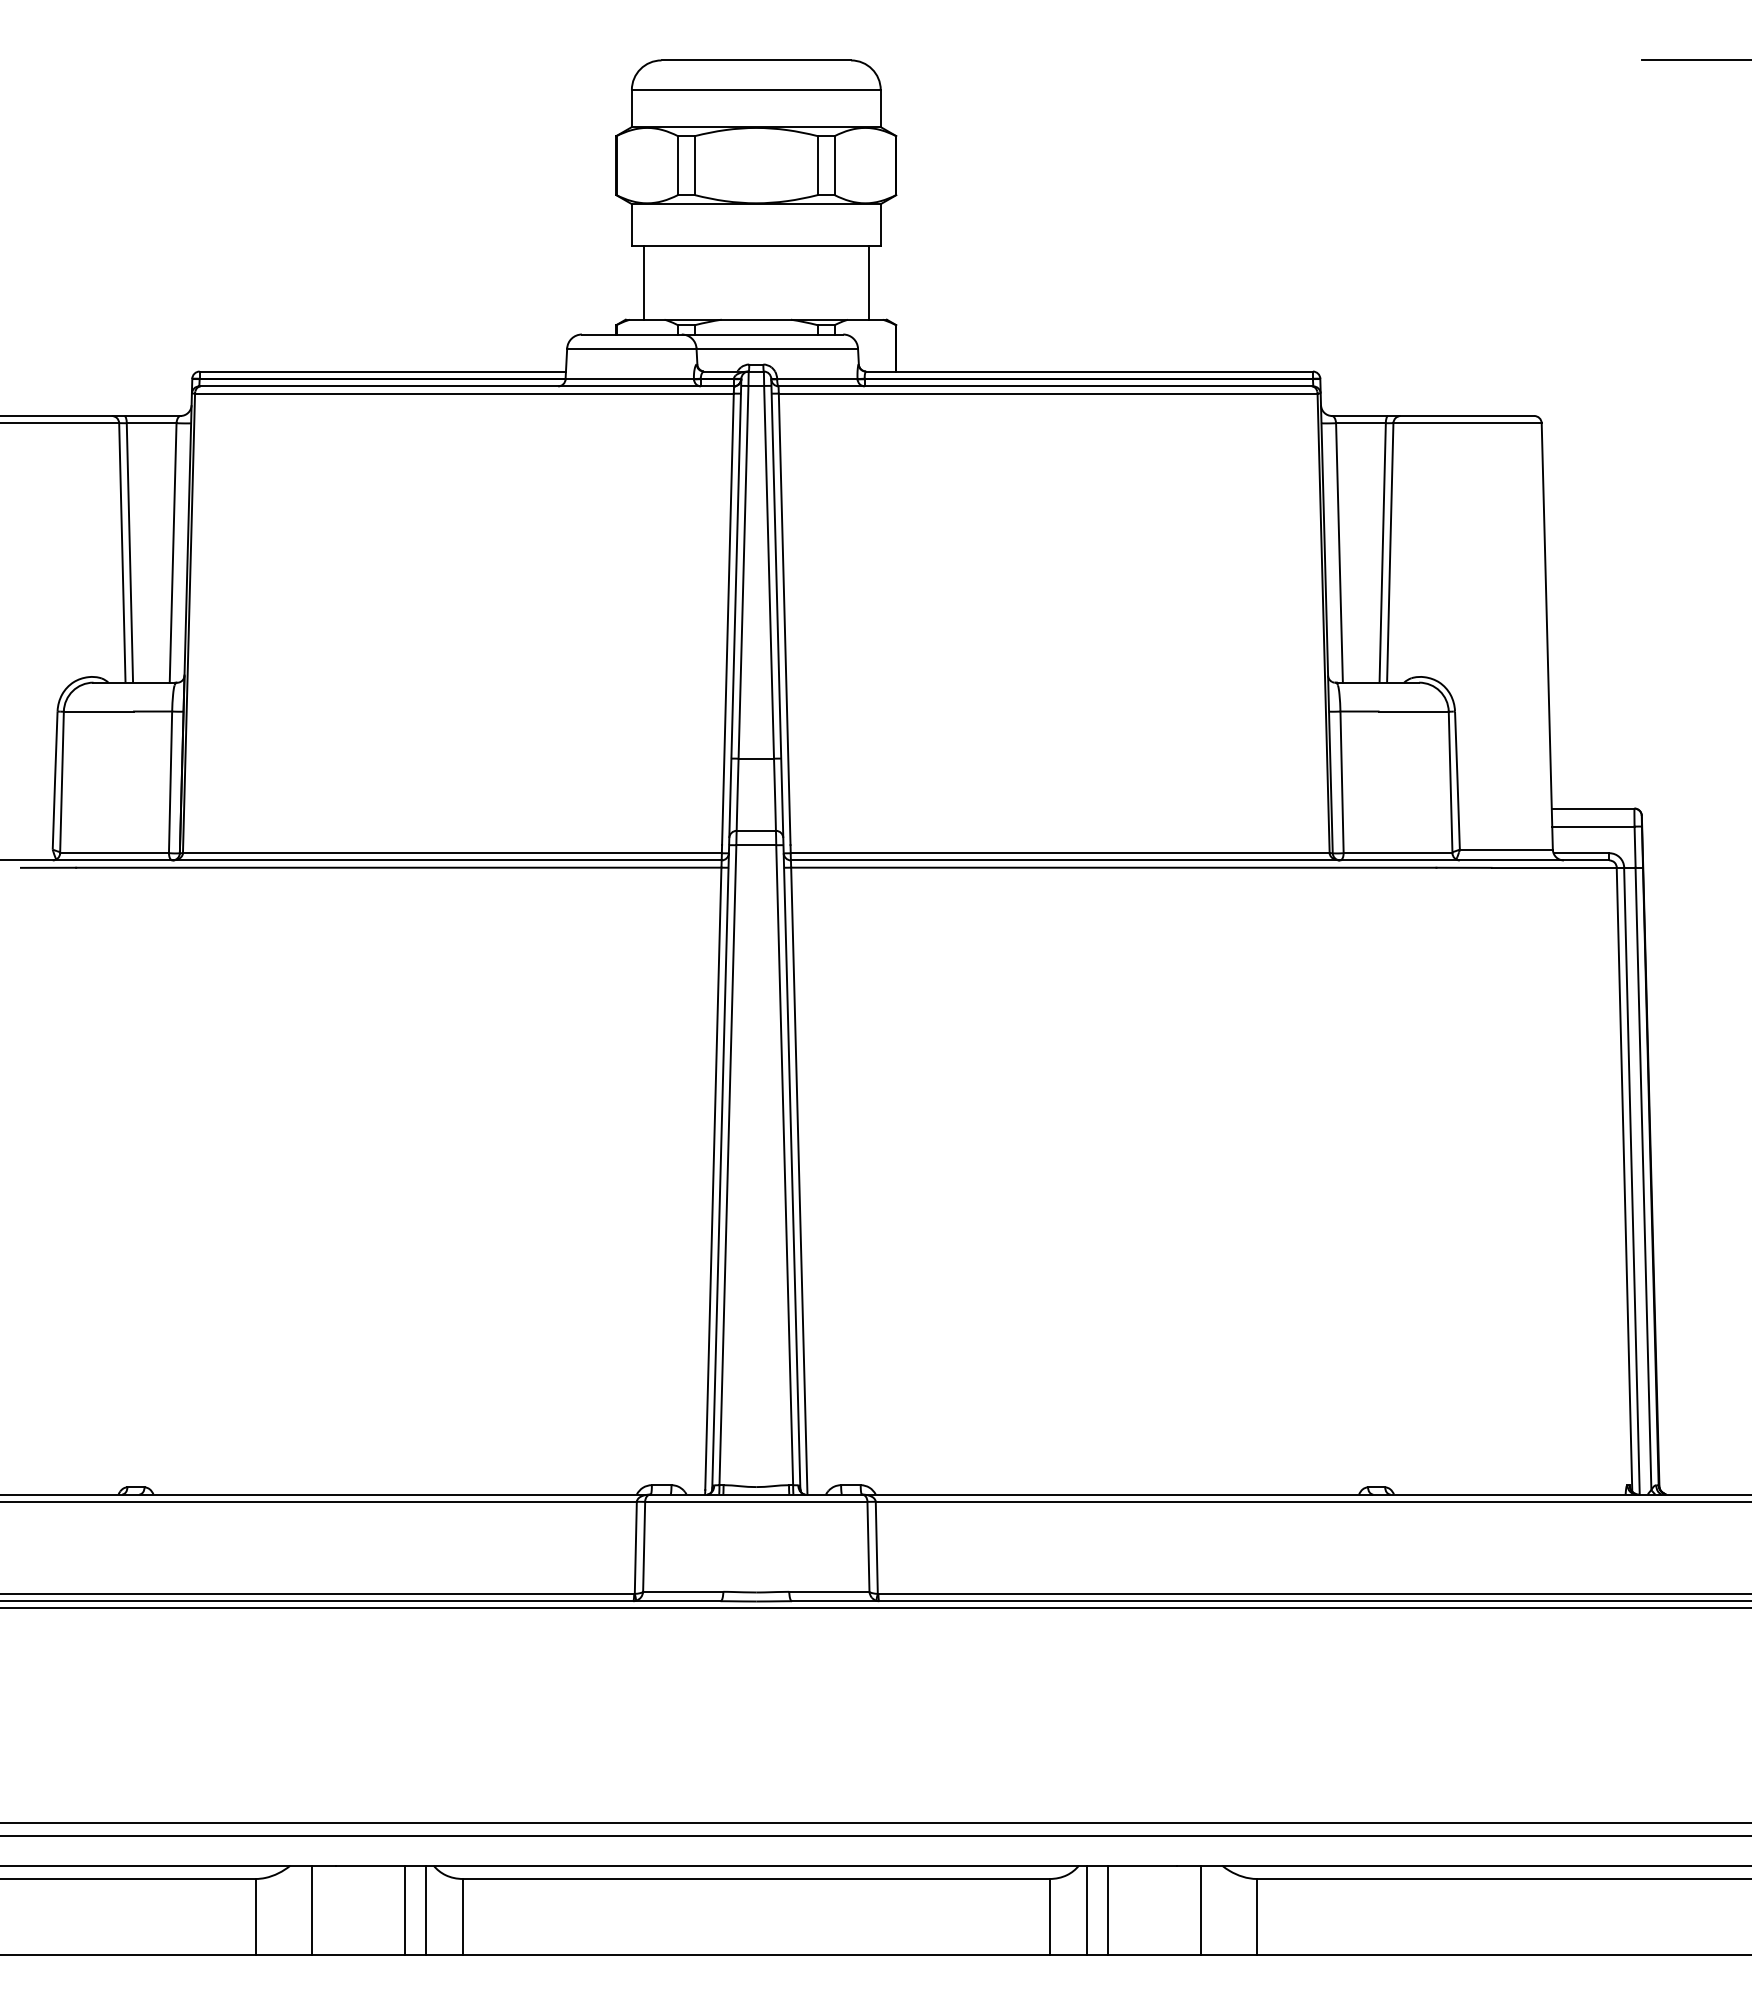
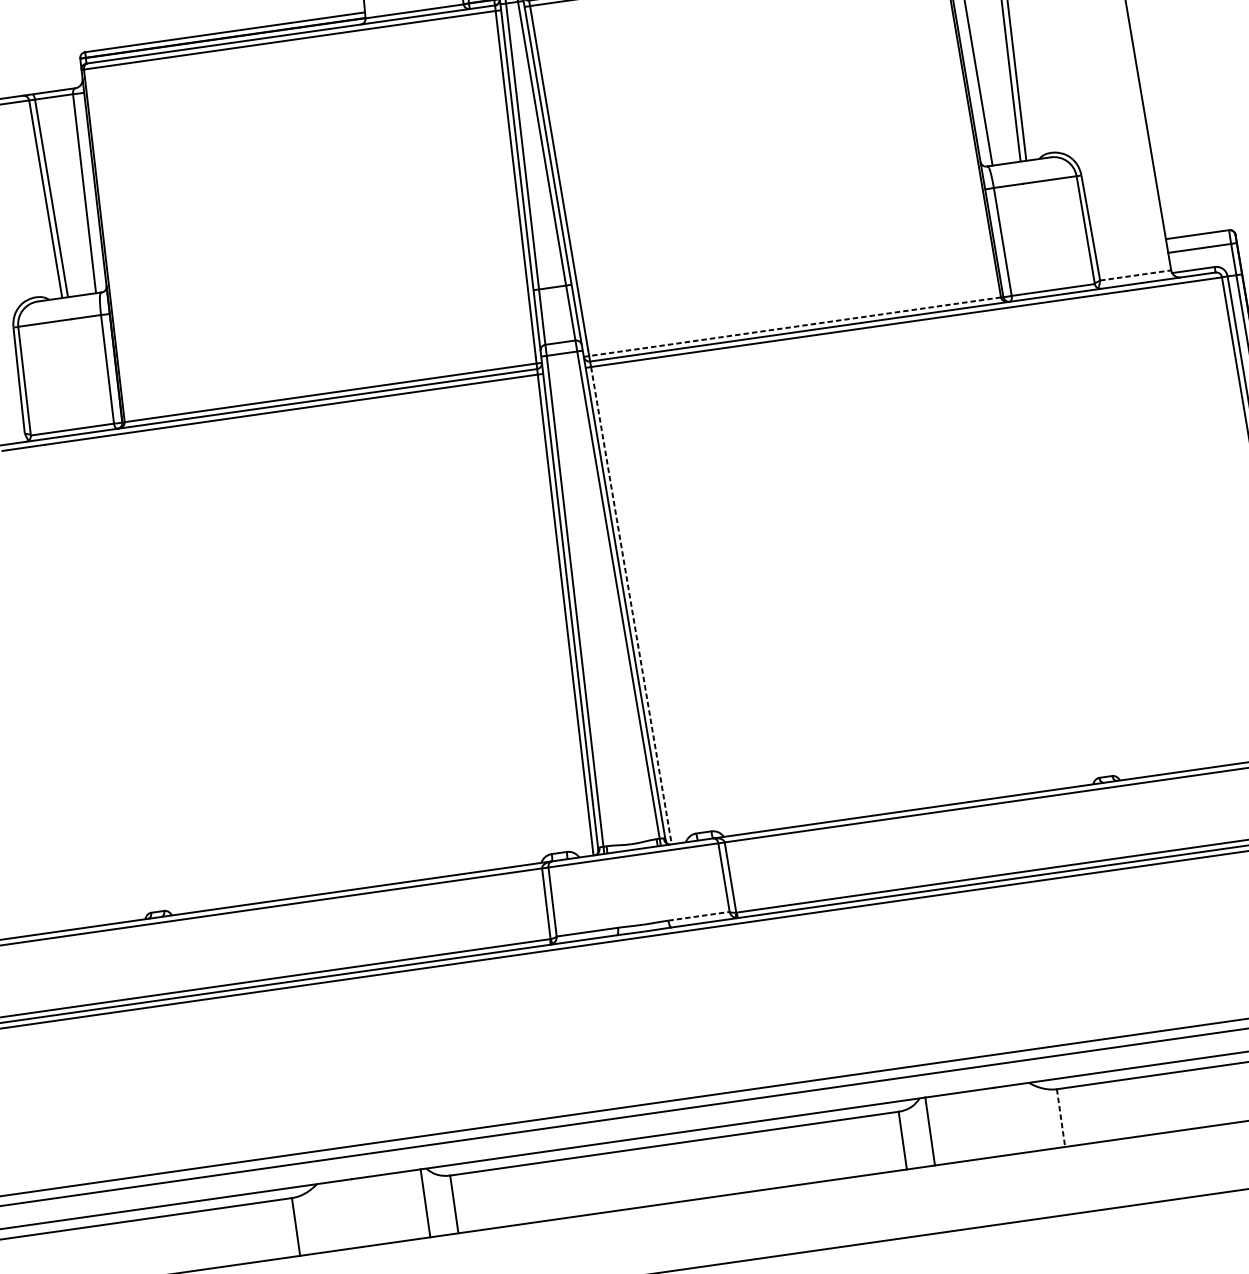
line: (1506, 849) -> (1135, 275), solid -> dashed
line: (1059, 853) -> (794, 327), solid -> dashed
line: (799, 1181) -> (631, 605), solid -> dashed
line: (829, 1591) -> (699, 916), solid -> dashed
line: (312, 1909) -> (338, 1215), removed
line: (404, 1909) -> (408, 1205), removed
line: (1107, 1909) -> (946, 1128), removed
line: (1200, 1909) -> (1017, 1118), removed
line: (1256, 1916) -> (1060, 1117), solid -> dashed

